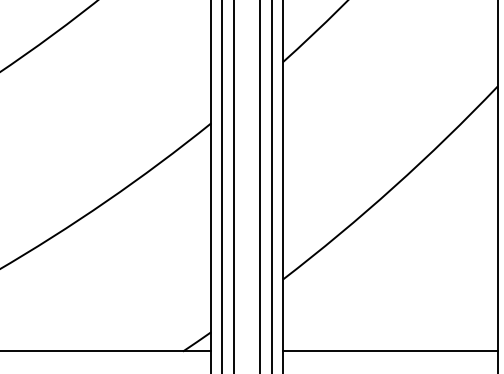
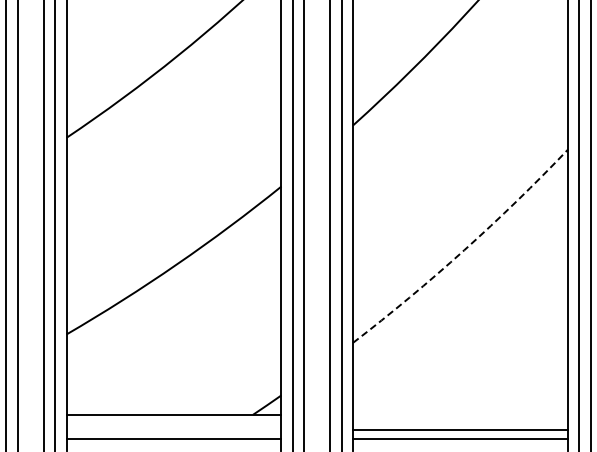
arc: (394, 187) -> (464, 250), solid -> dashed
line: (390, 351) -> (460, 429), moved

